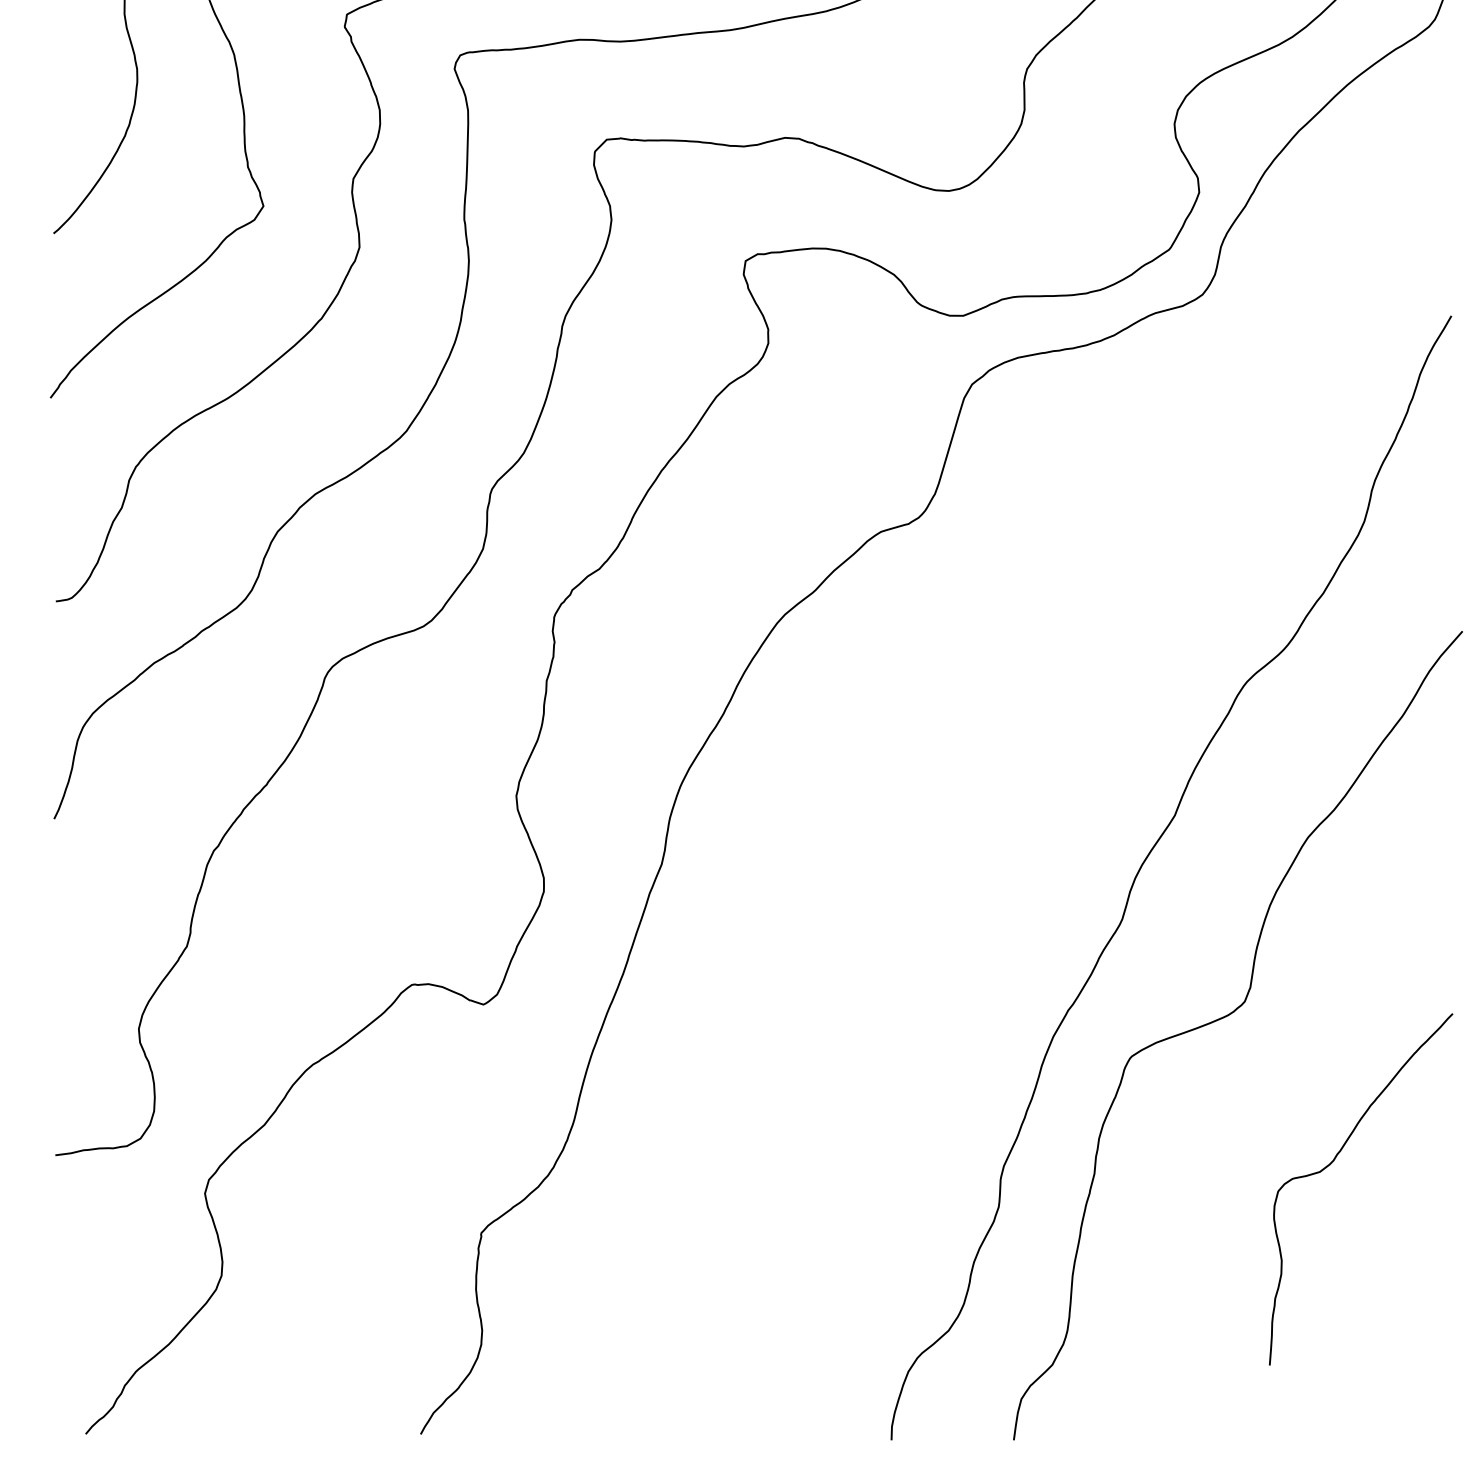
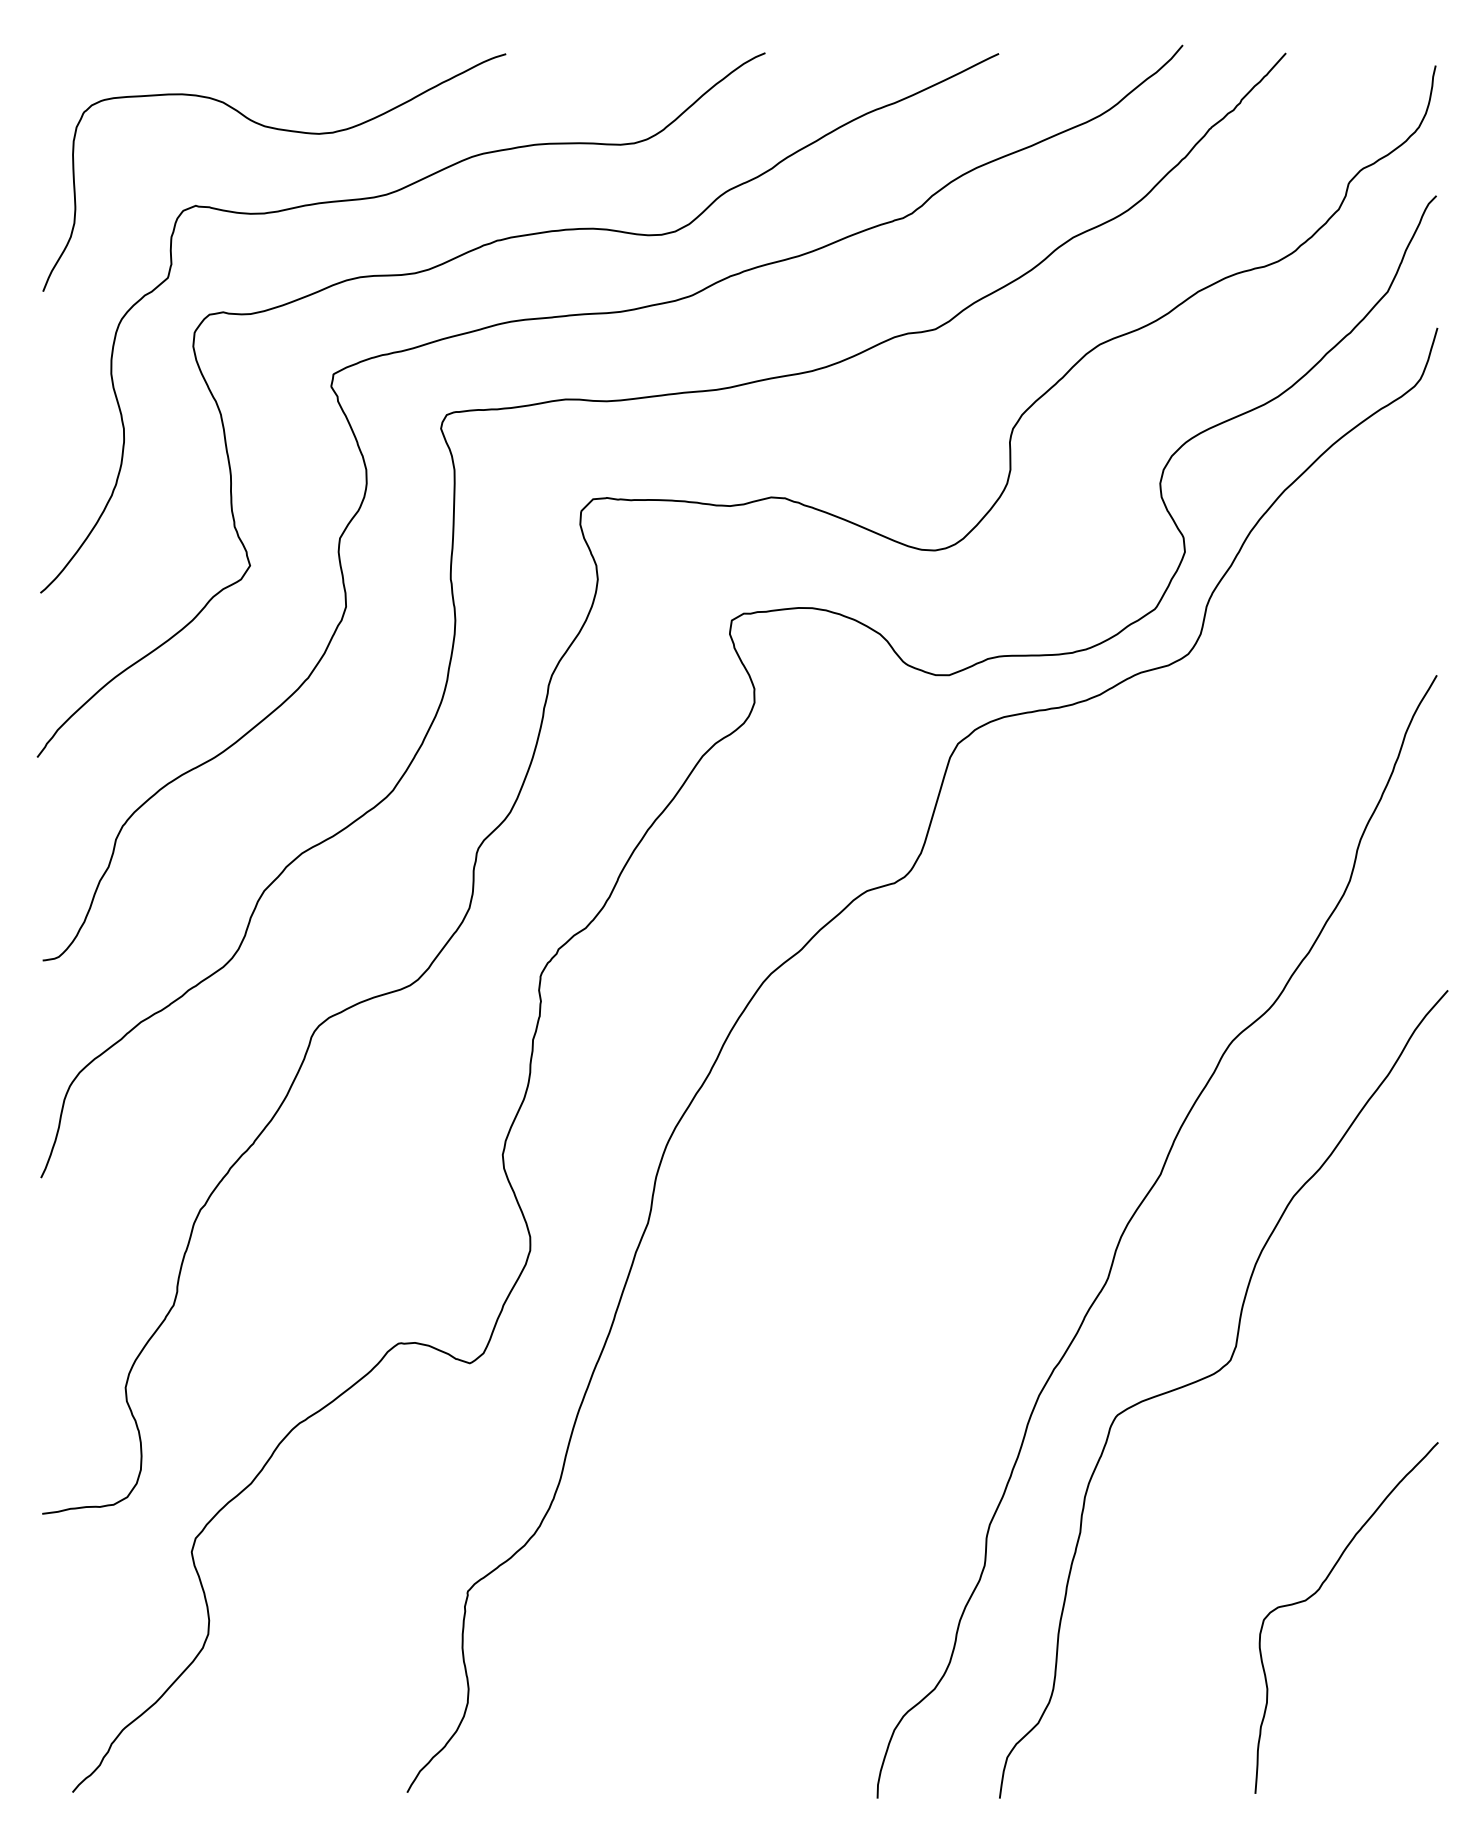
curve: (1333, 1161) -> (1319, 1590), moved

